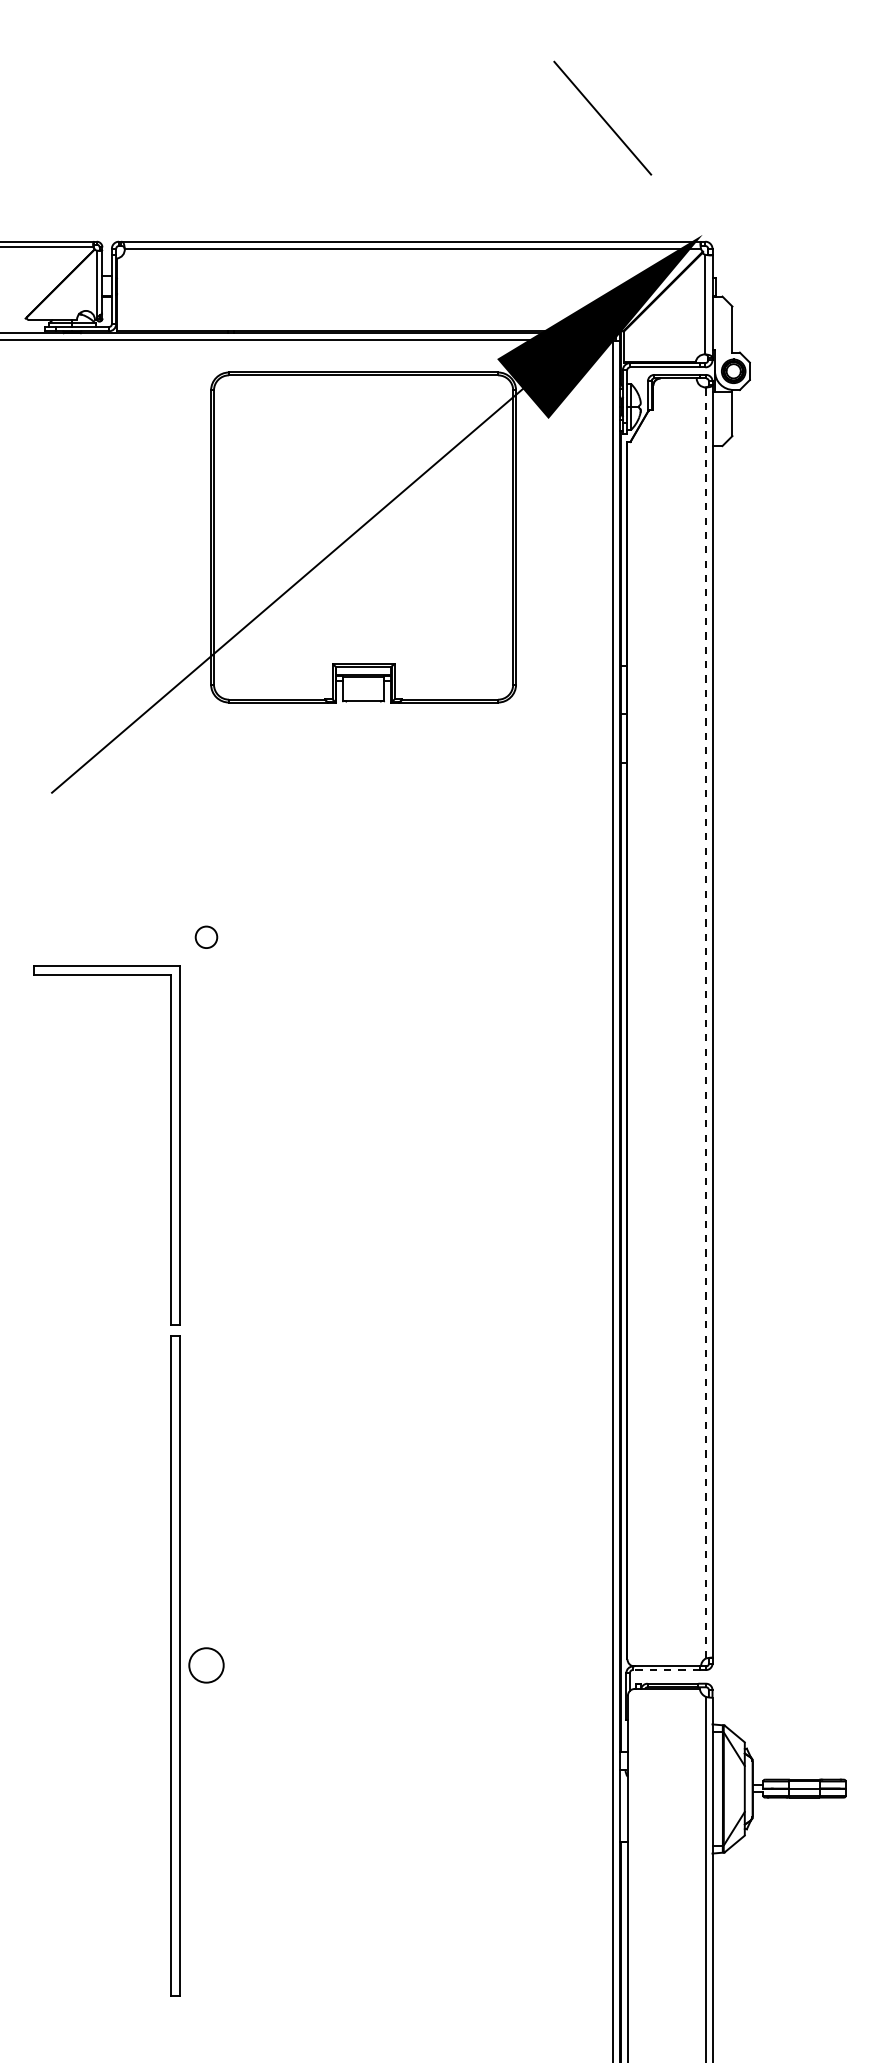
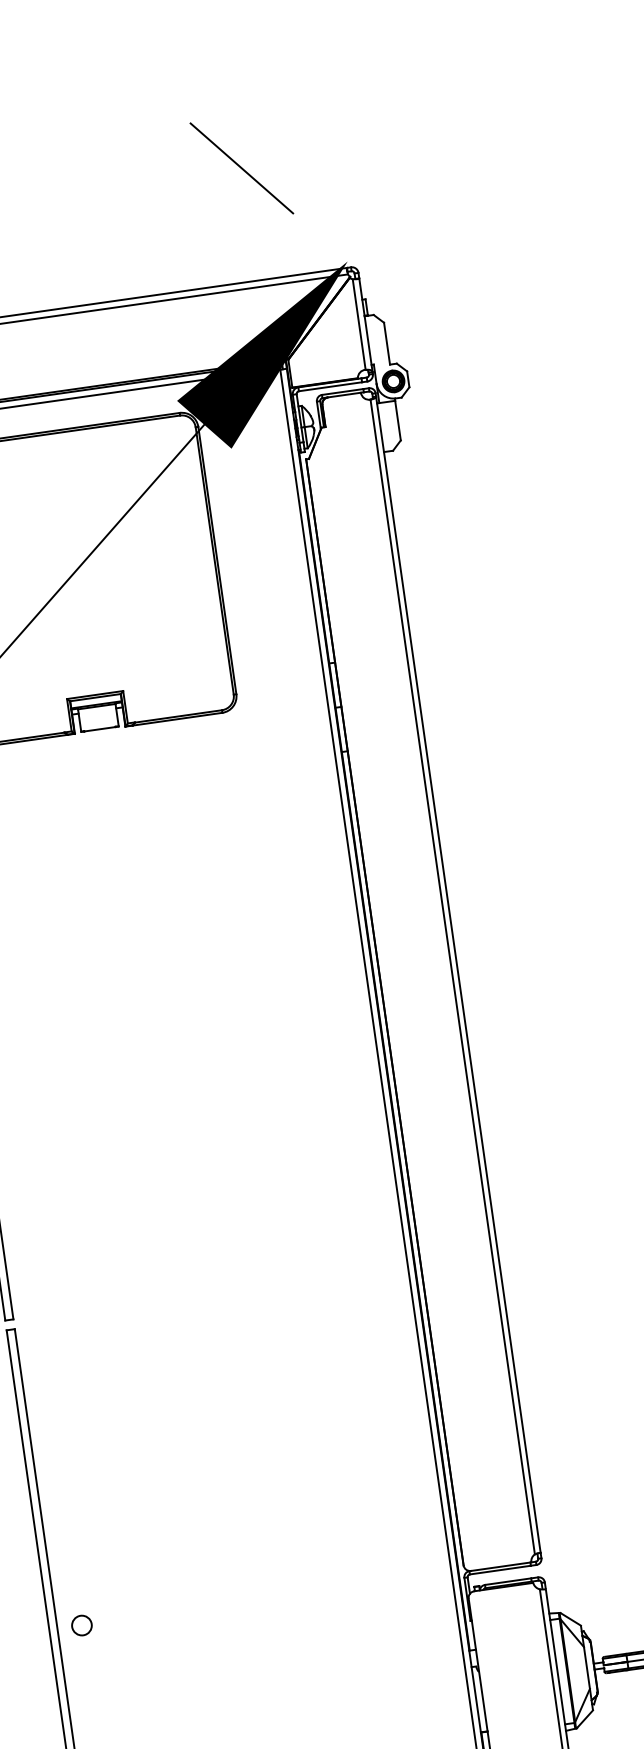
line: (706, 1022) -> (453, 976), dashed -> solid
circle: (206, 1665) -> (81, 1625), size x0.62
line: (666, 1670) -> (500, 1570), dashed -> solid

